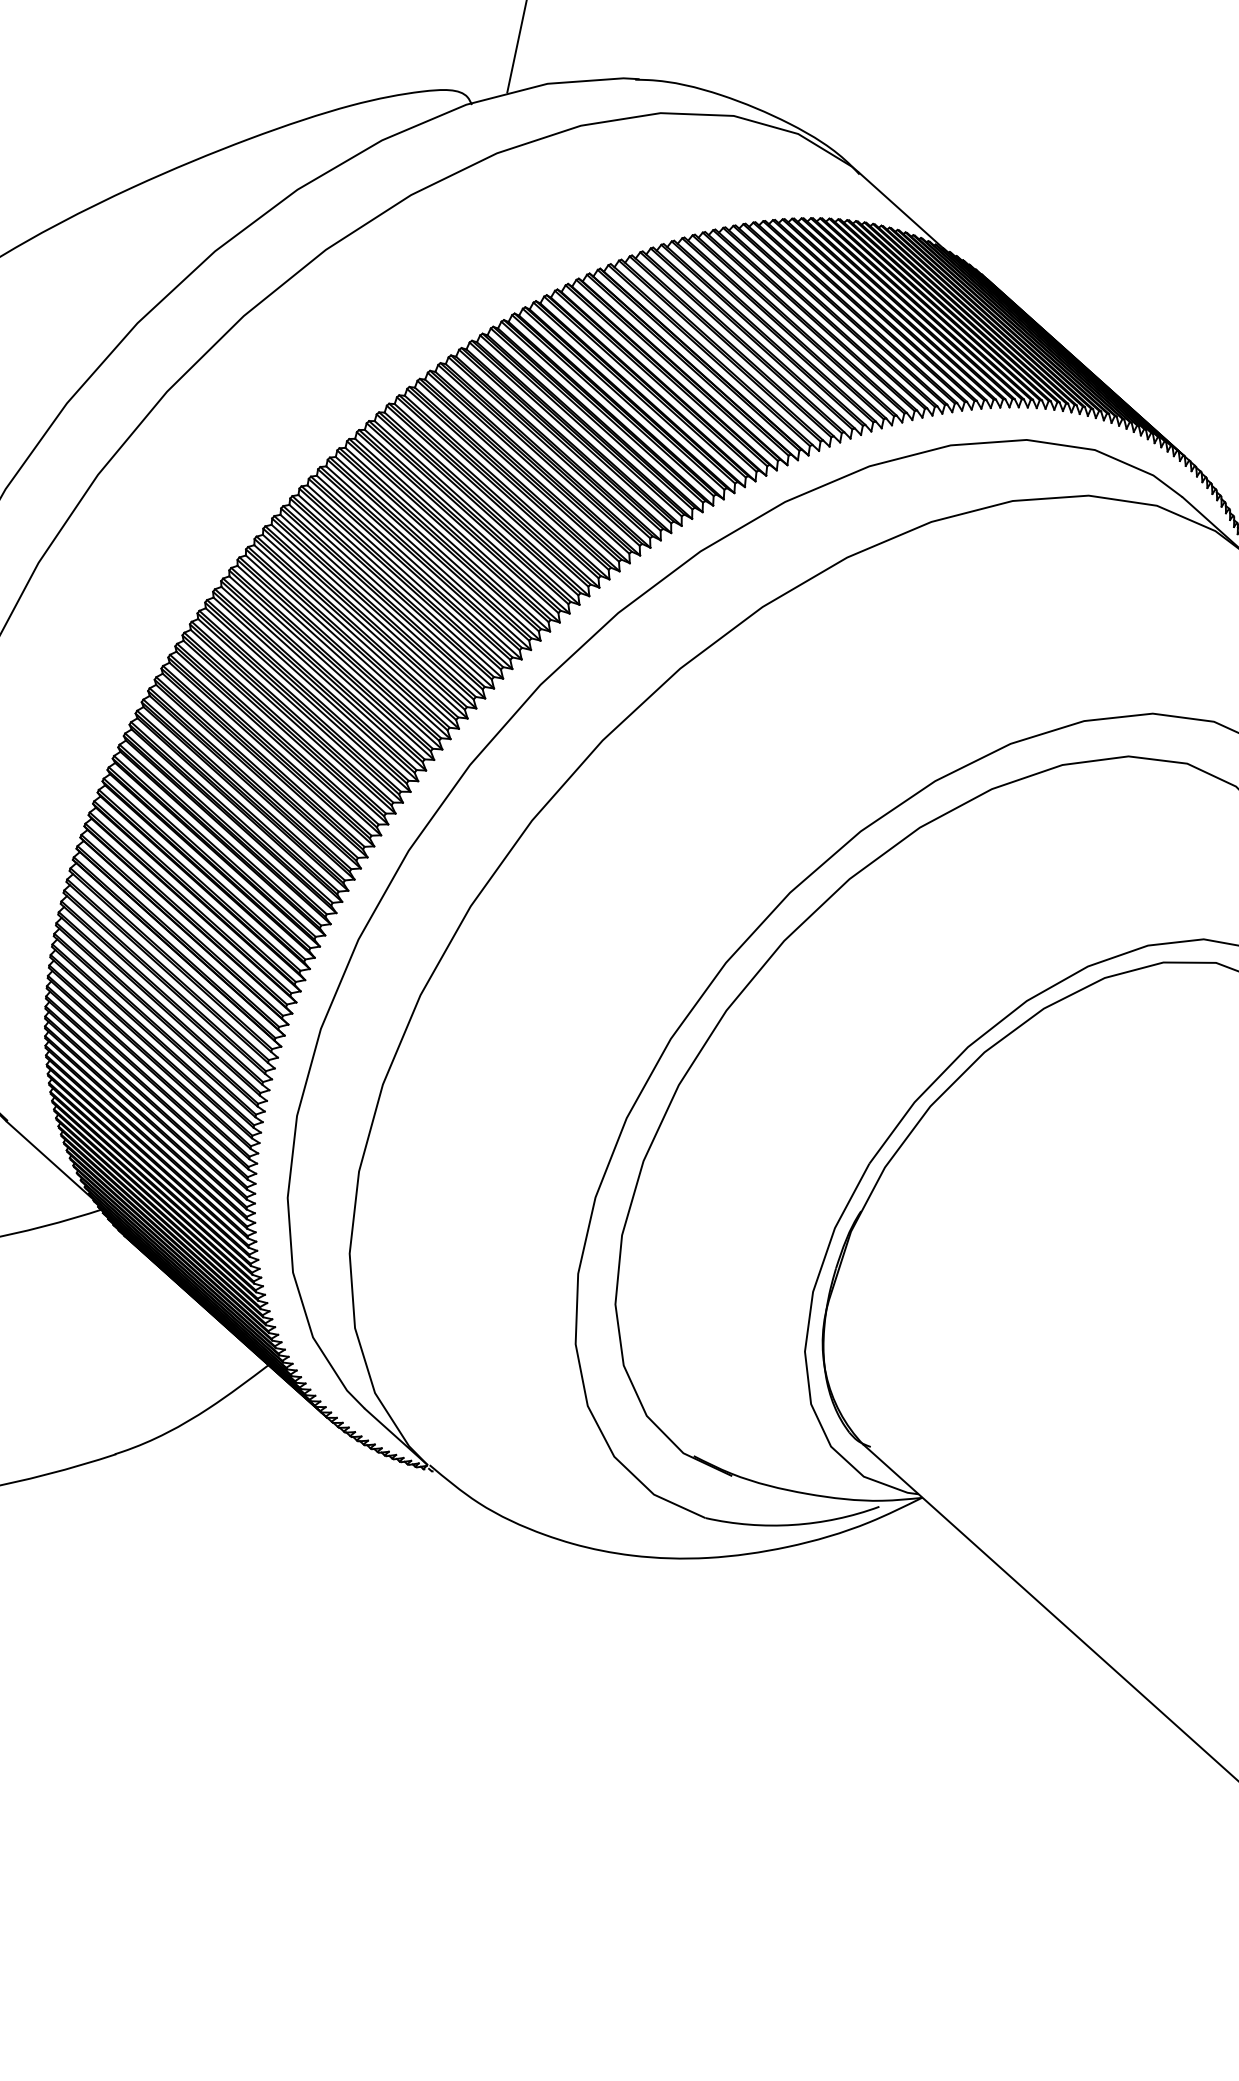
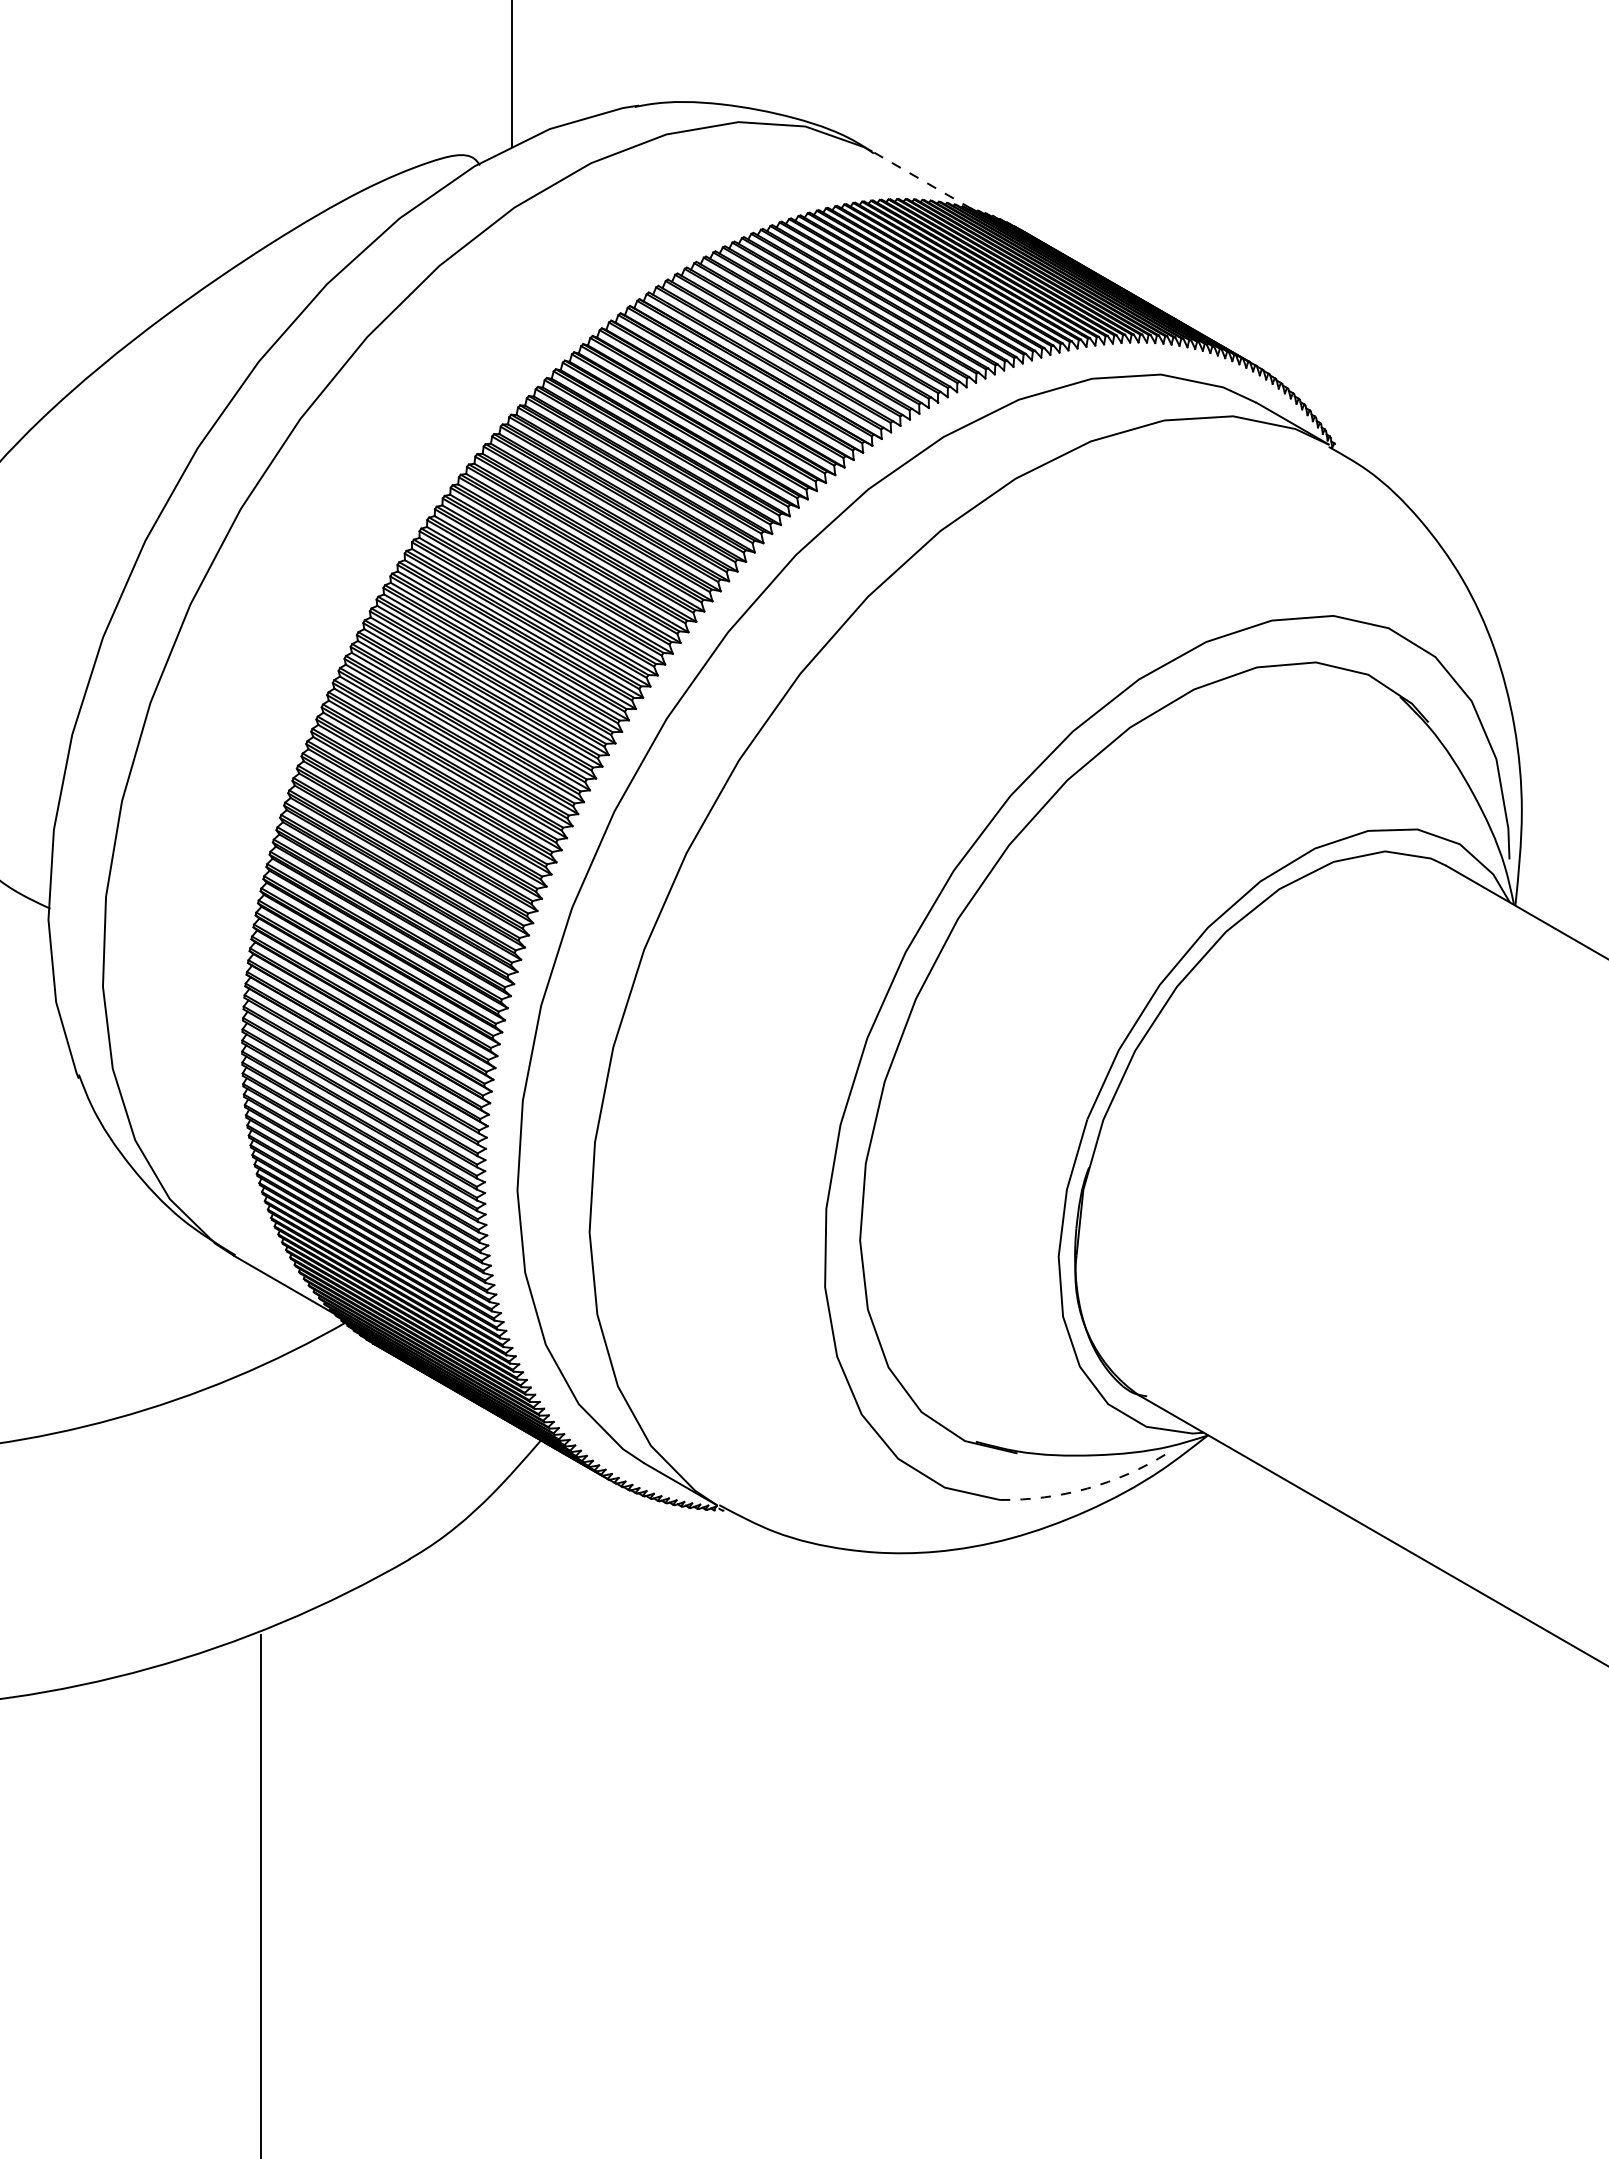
line: (900, 209) -> (921, 179), solid -> dashed
arc: (793, 1524) -> (1087, 1488), solid -> dashed

